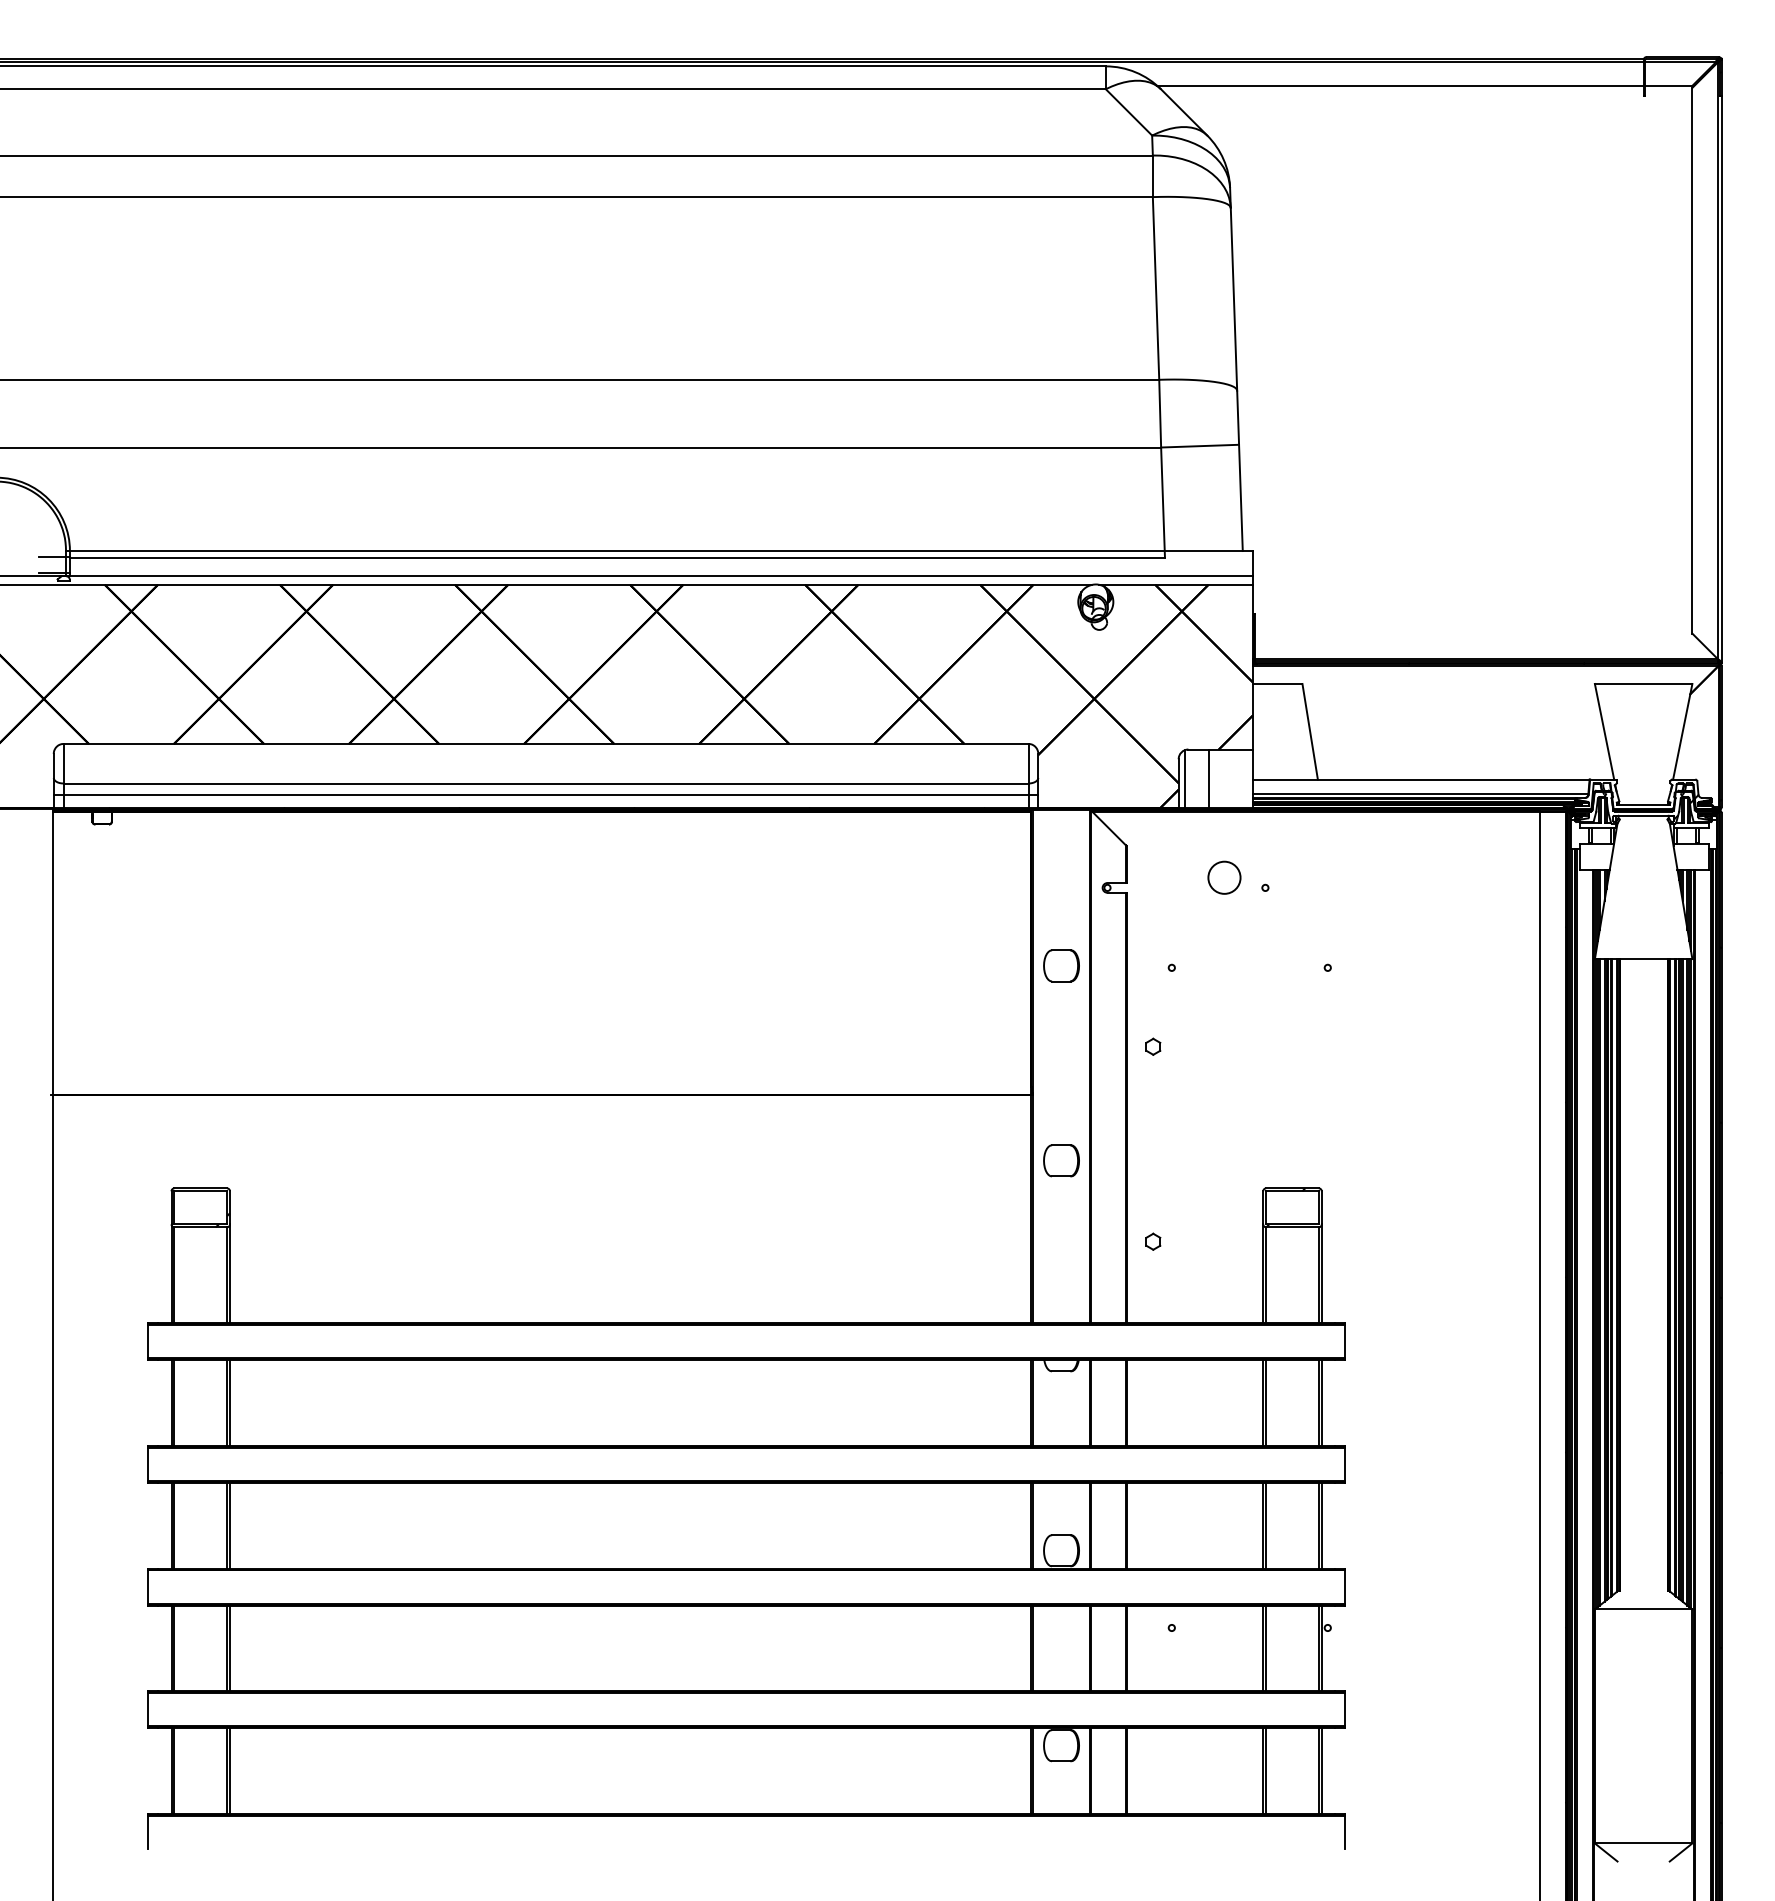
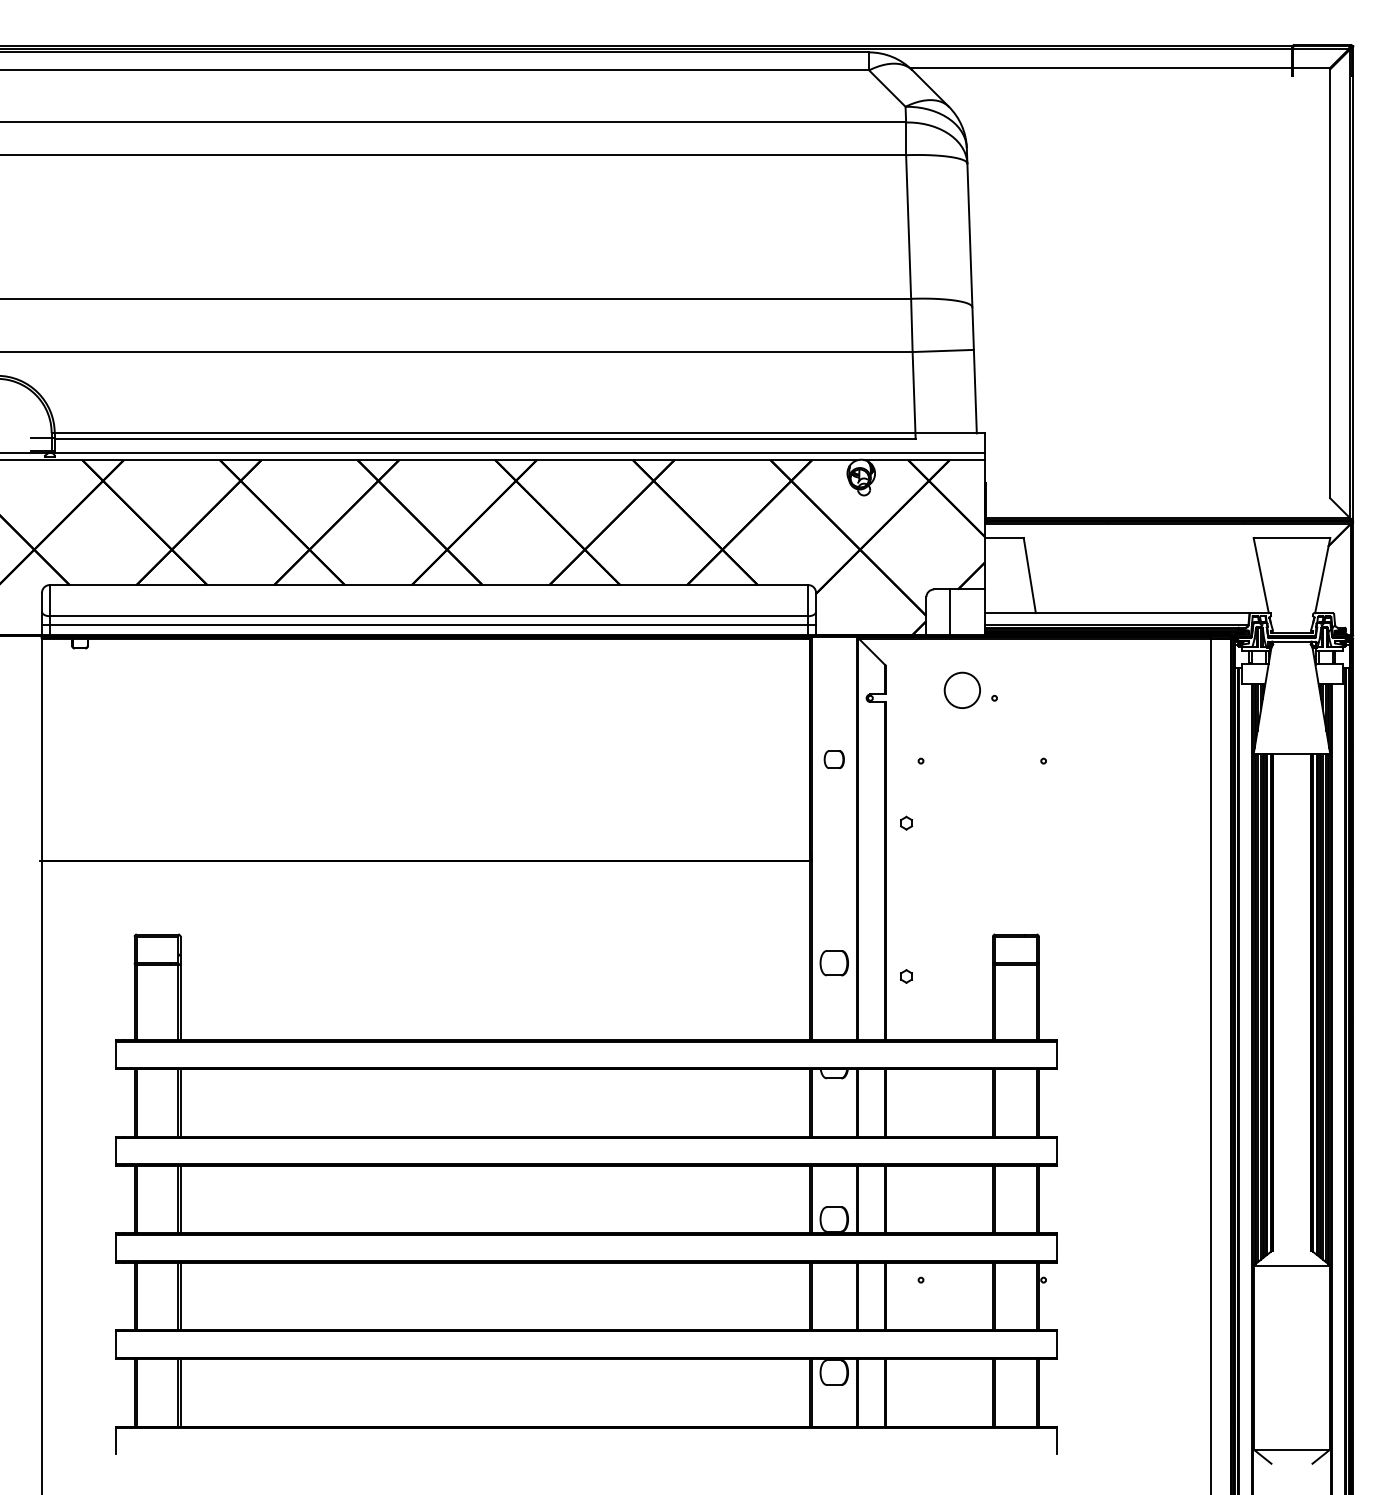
line: (1184, 779) -> (931, 613), removed
circle: (1224, 877) -> (962, 690), size x1.4
part: (1061, 965) -> (834, 759), size x0.7
part: (1061, 1160) -> (834, 962), moved

